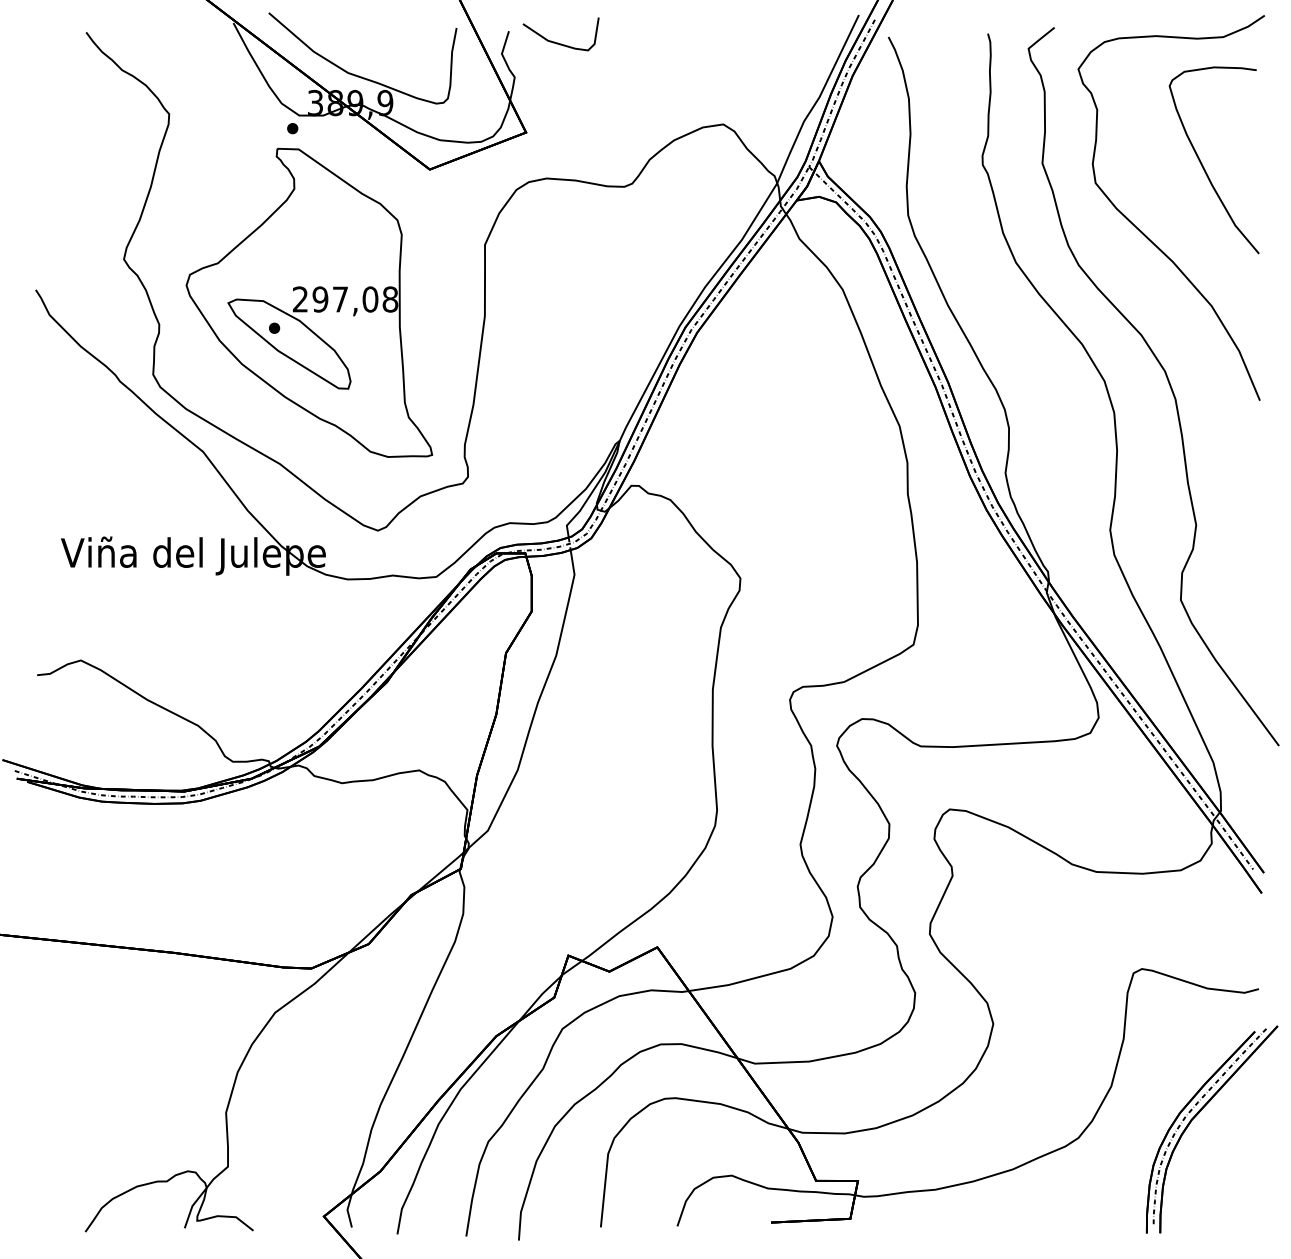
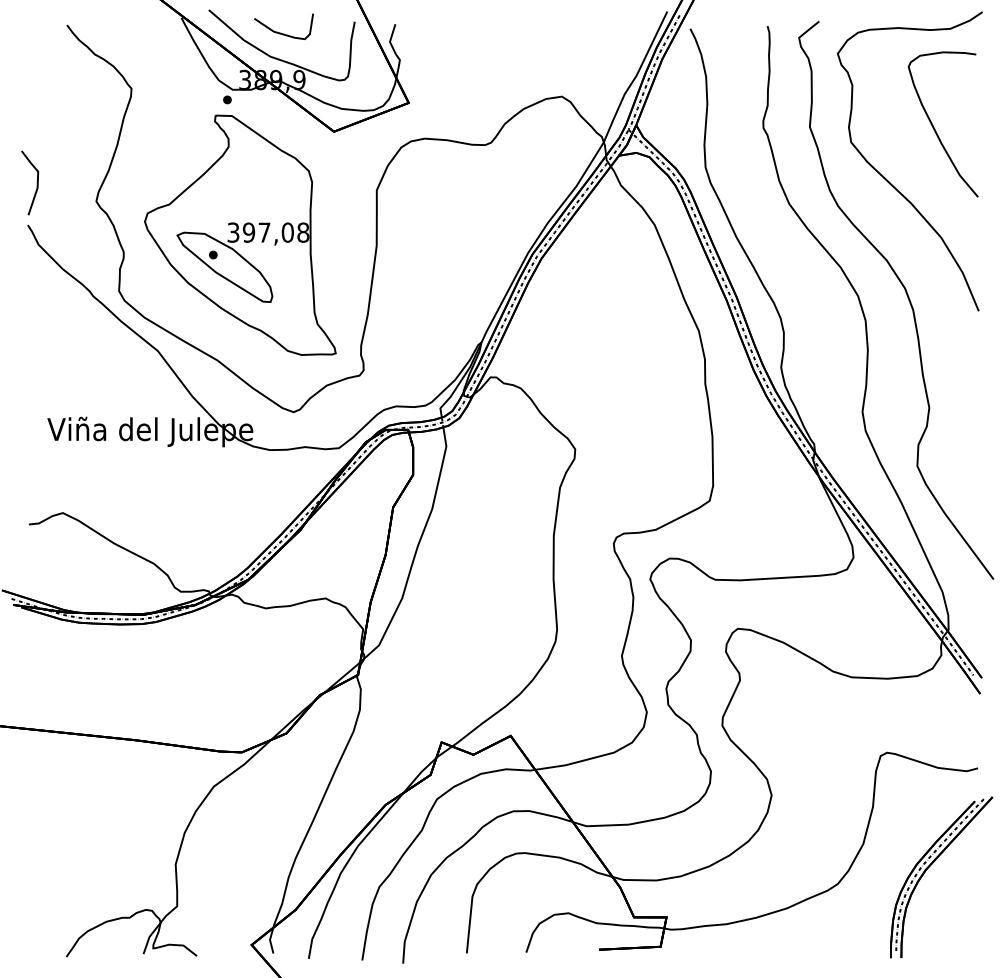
curve: (556, 41) -> (280, 32), moved
line: (46, 234) -> (36, 182), added
text: (300, 299) -> (233, 232), 297,08 -> 397,08

